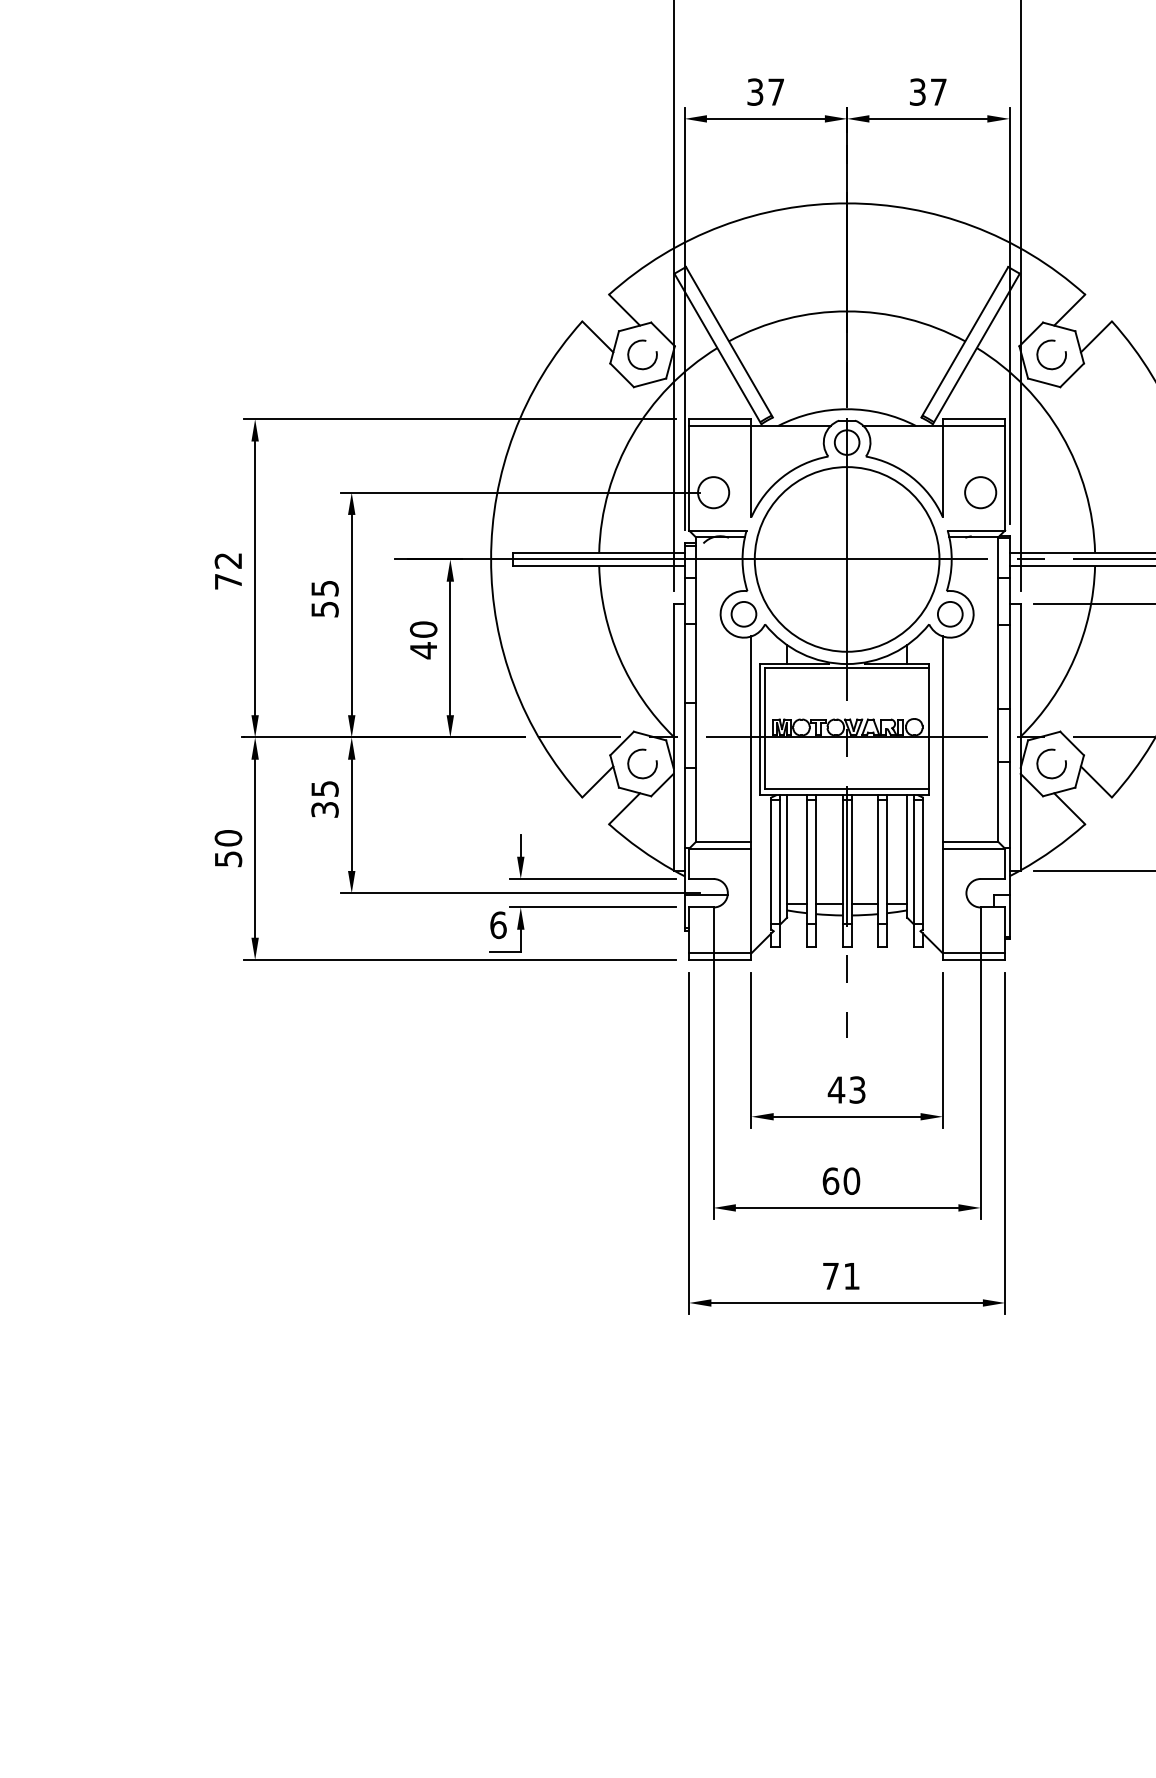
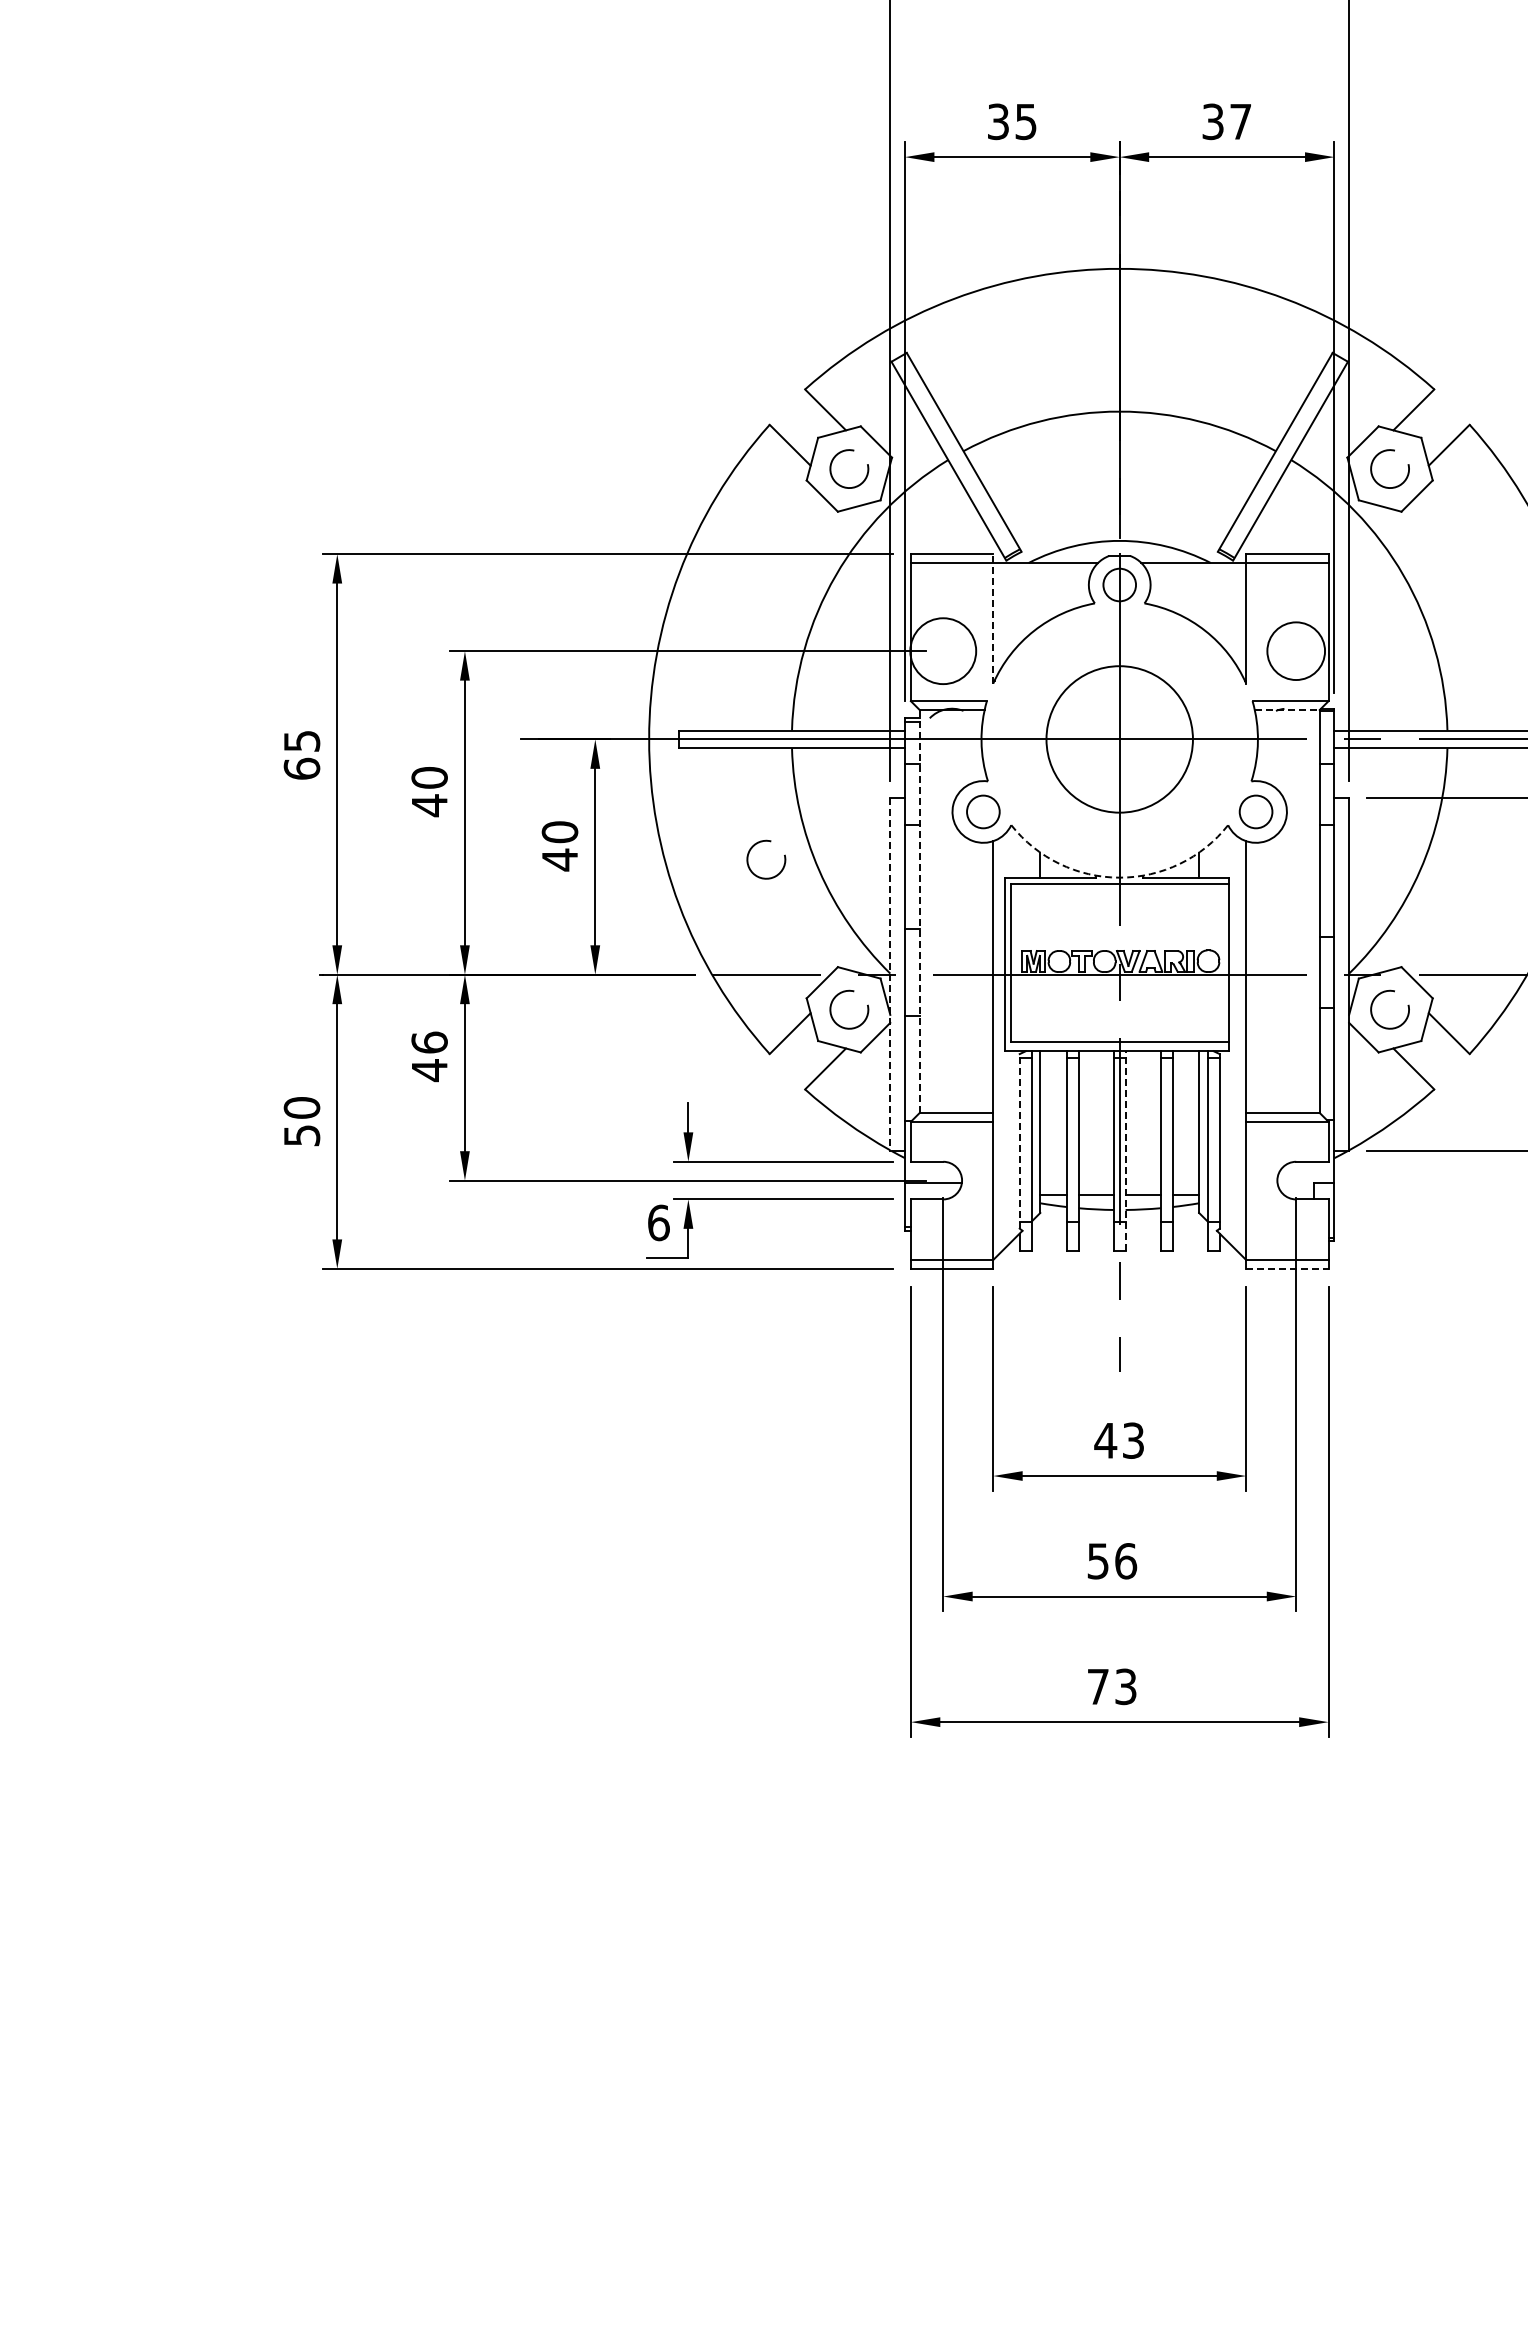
text: (775, 92) -> (1025, 122), 37 -> 35
line: (751, 467) -> (993, 618), solid -> dashed
circle: (713, 492) -> (942, 650), size x1.6
circle: (980, 492) -> (1295, 650), size x1.4
line: (974, 537) -> (1287, 710), solid -> dashed
circle: (846, 559) -> (1119, 739), size x0.6
text: (228, 571) -> (301, 755), 72 -> 65
text: (324, 599) -> (429, 792), 55 -> 40
arc: (576, 637) -> (762, 842), added
arc: (846, 663) -> (1119, 877), solid -> dashed
line: (695, 690) -> (919, 912), solid -> dashed
line: (673, 738) -> (890, 975), solid -> dashed
text: (324, 799) -> (429, 1056), 35 -> 46
line: (771, 862) -> (1019, 1140), solid -> dashed
line: (851, 870) -> (1125, 1150), solid -> dashed
line: (974, 959) -> (1287, 1268), solid -> dashed
text: (841, 1181) -> (1112, 1561), 60 -> 56
text: (851, 1276) -> (1125, 1686), 71 -> 73

